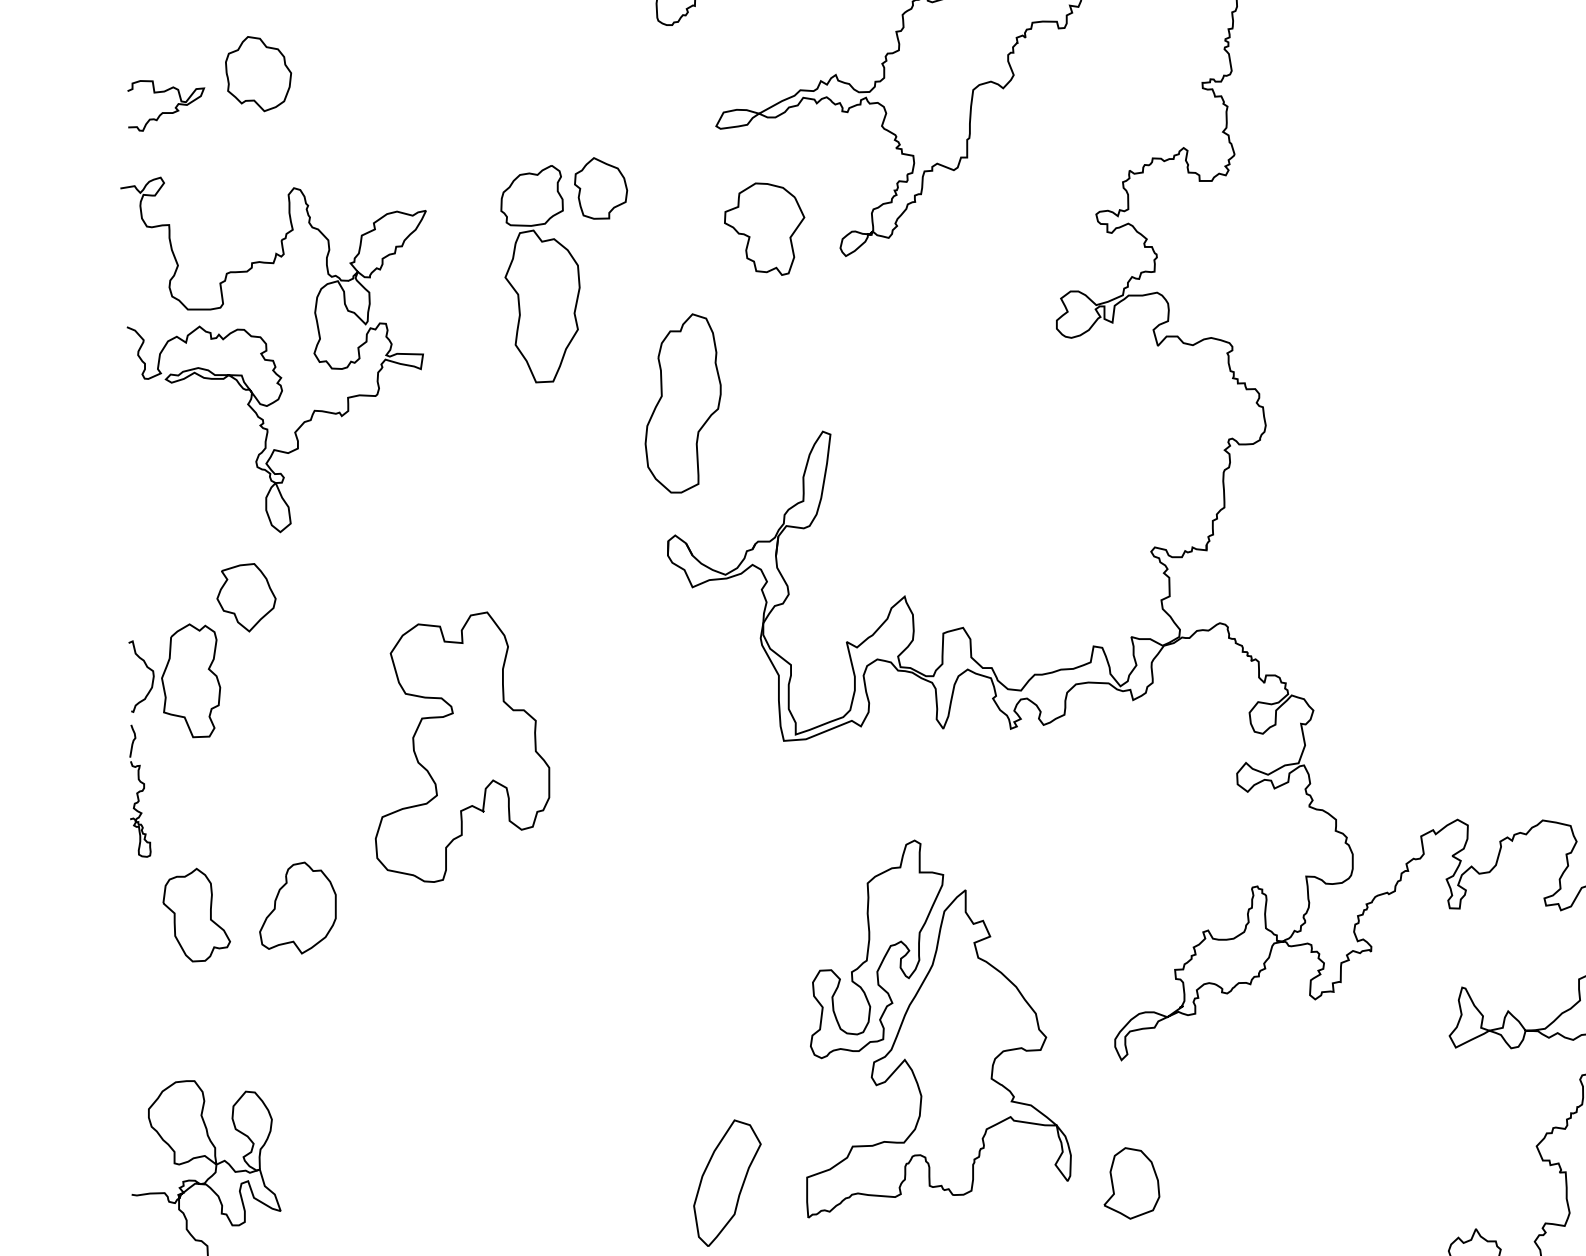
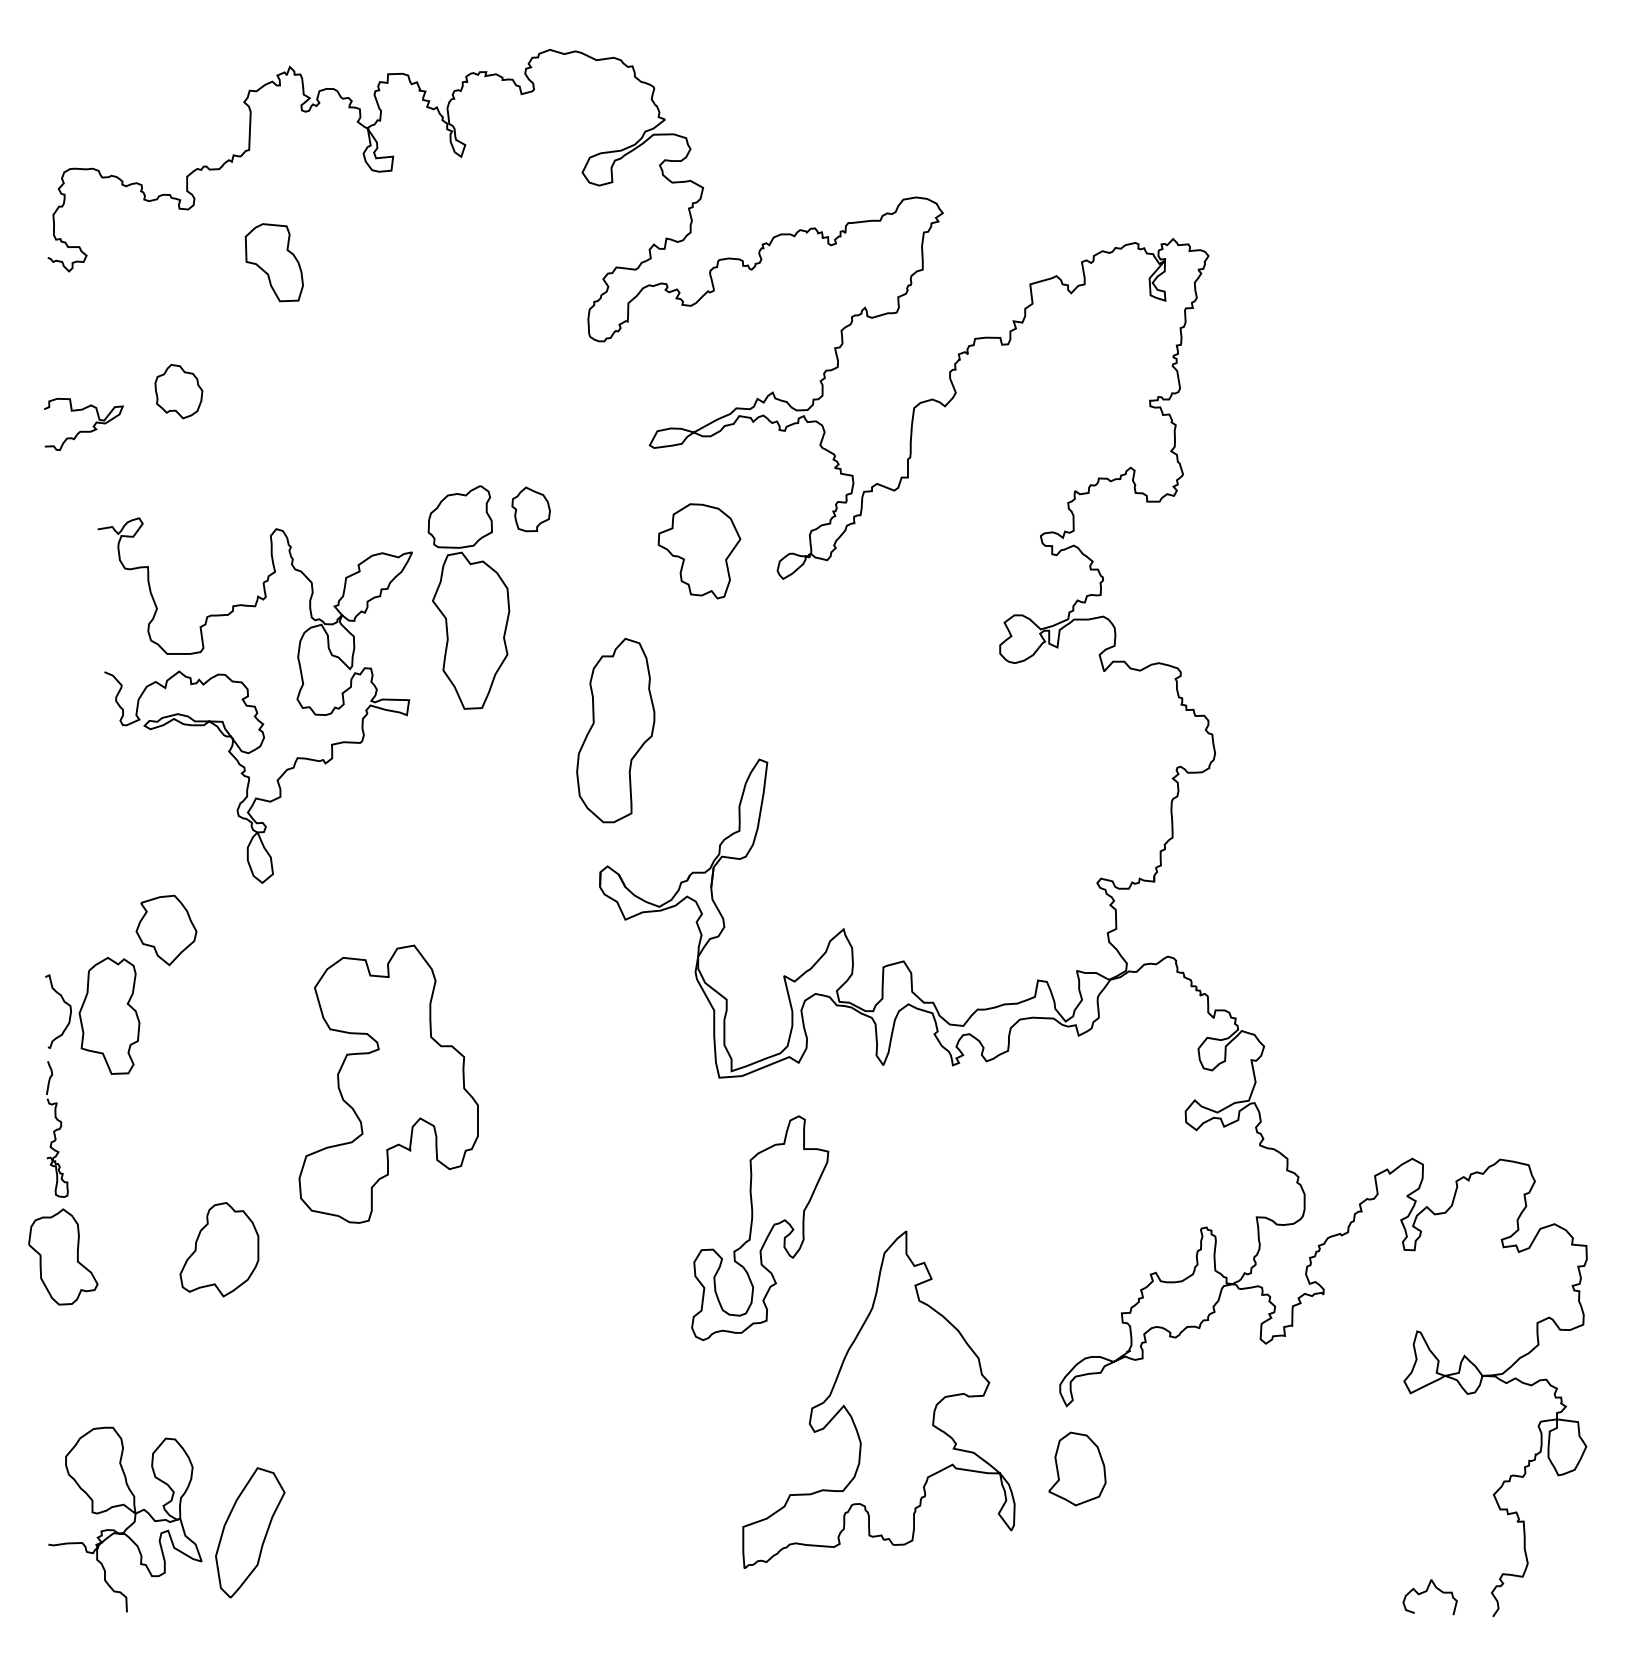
part: (258, 73) -> (178, 391), size x0.7
part: (600, 188) -> (530, 509), size x0.7
part: (272, 354) -> (254, 700), moved
part: (196, 914) -> (63, 1256), moved
part: (877, 949) -> (760, 1228), moved
part: (727, 1182) -> (250, 1532), moved
part: (1131, 1182) -> (1077, 1468), moved

